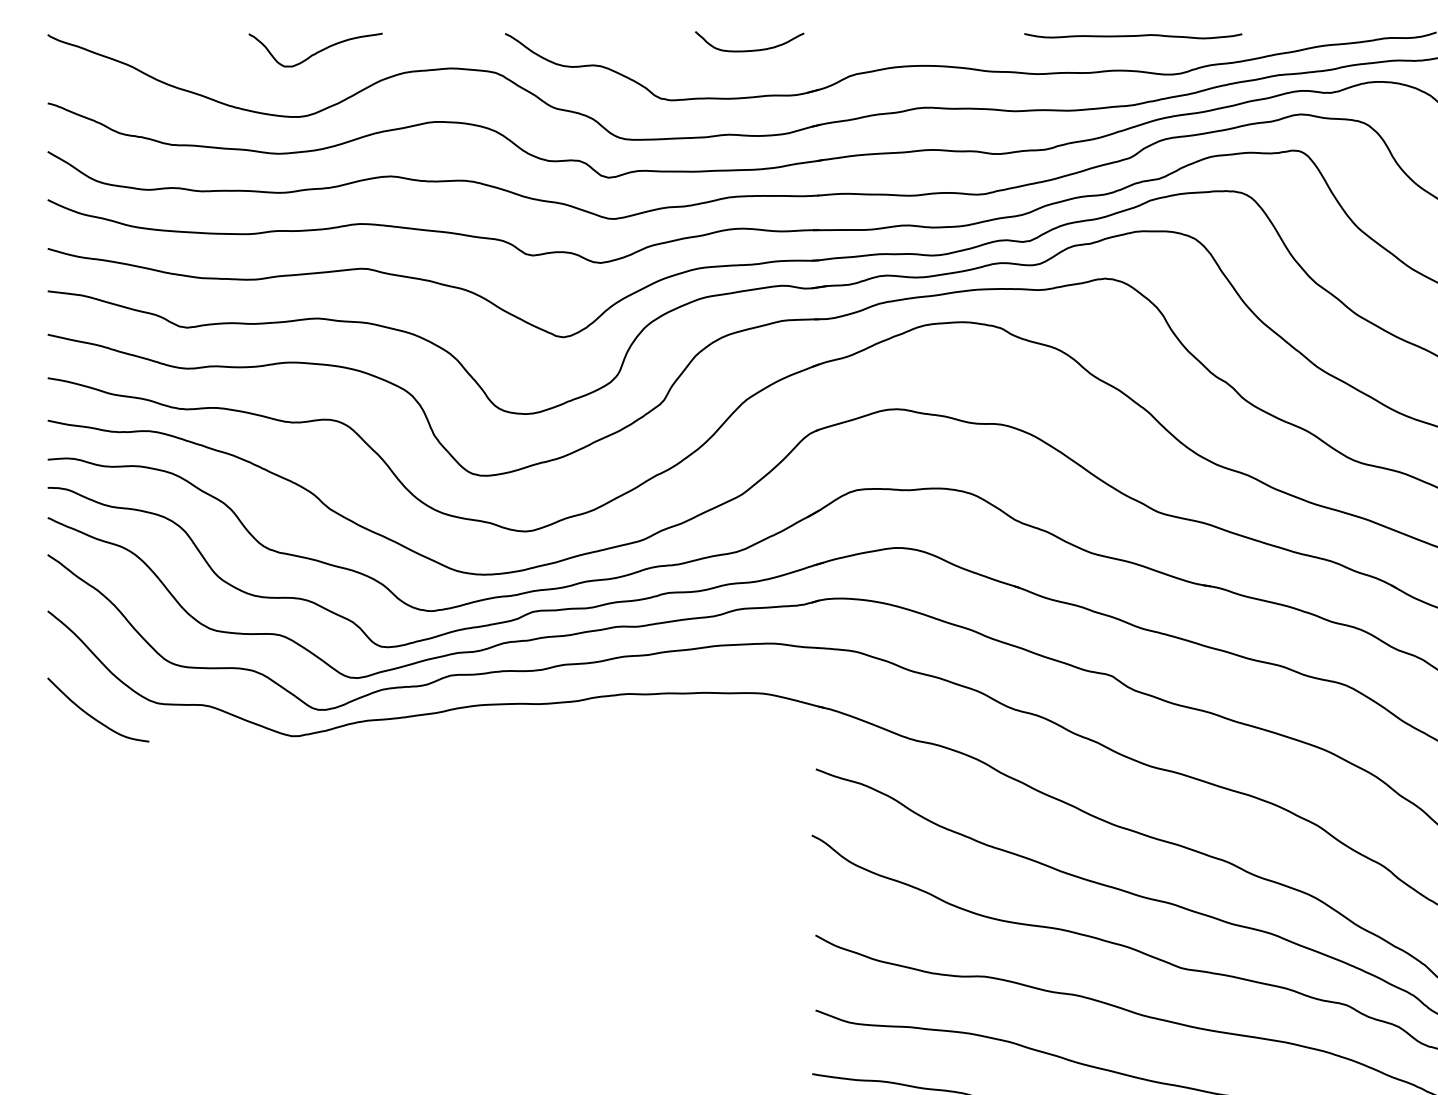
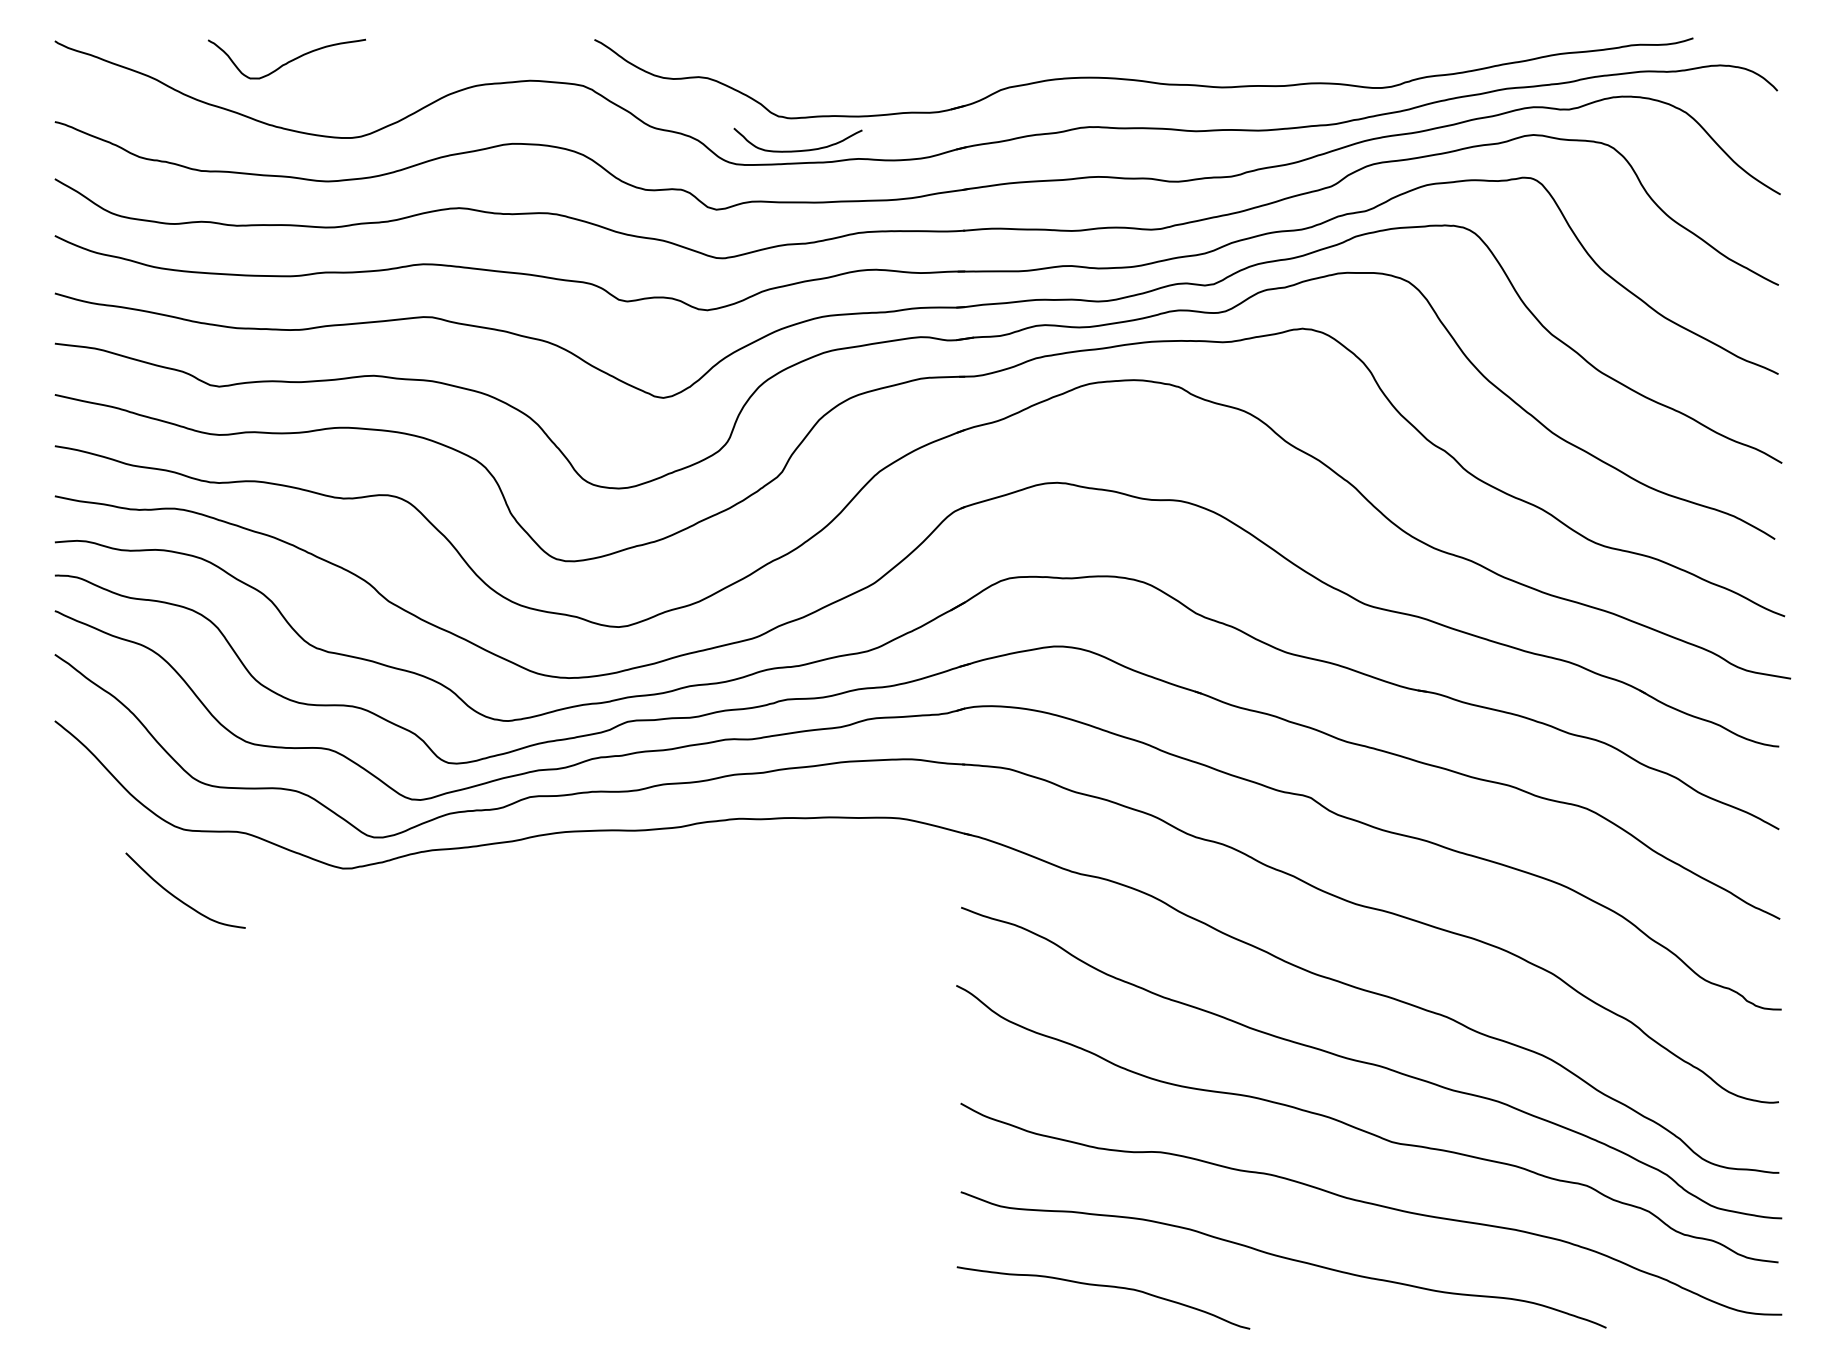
curve: (1133, 36) -> (1335, 42), removed
curve: (749, 50) -> (797, 150), moved
curve: (316, 52) -> (287, 61), moved
curve: (93, 716) -> (179, 898), moved

